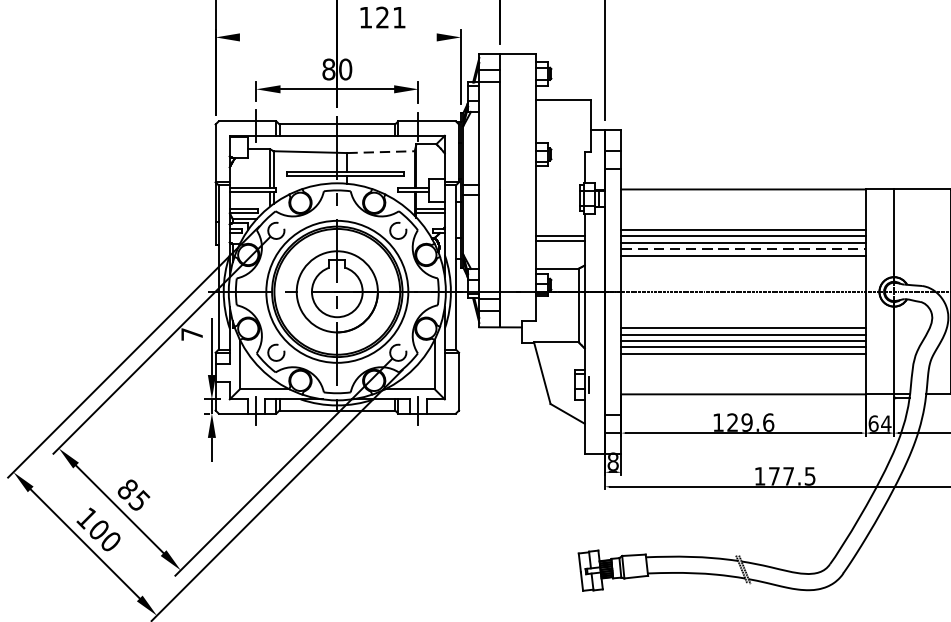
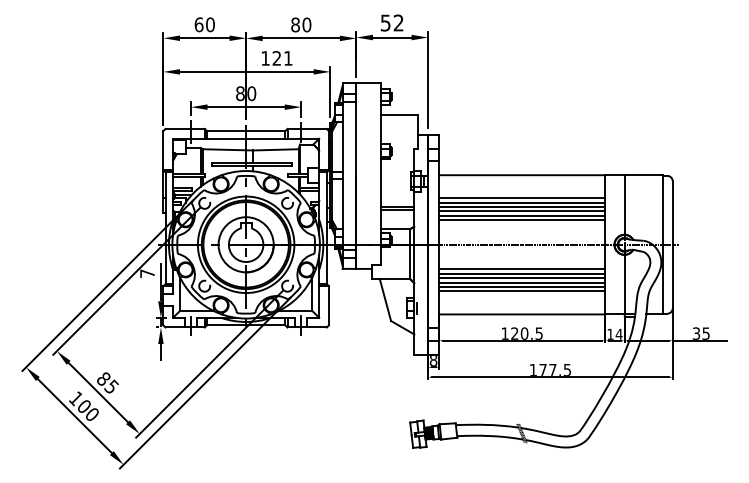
line: (337, 36) -> (246, 71), added
line: (380, 151) -> (275, 149), dashed -> solid
line: (744, 223) -> (522, 198), added
line: (744, 248) -> (522, 215), dashed -> solid
line: (744, 360) -> (522, 291), added
text: (757, 422) -> (531, 333), 129.6 -> 120.5
text: (873, 422) -> (610, 333), 64 -> 14

